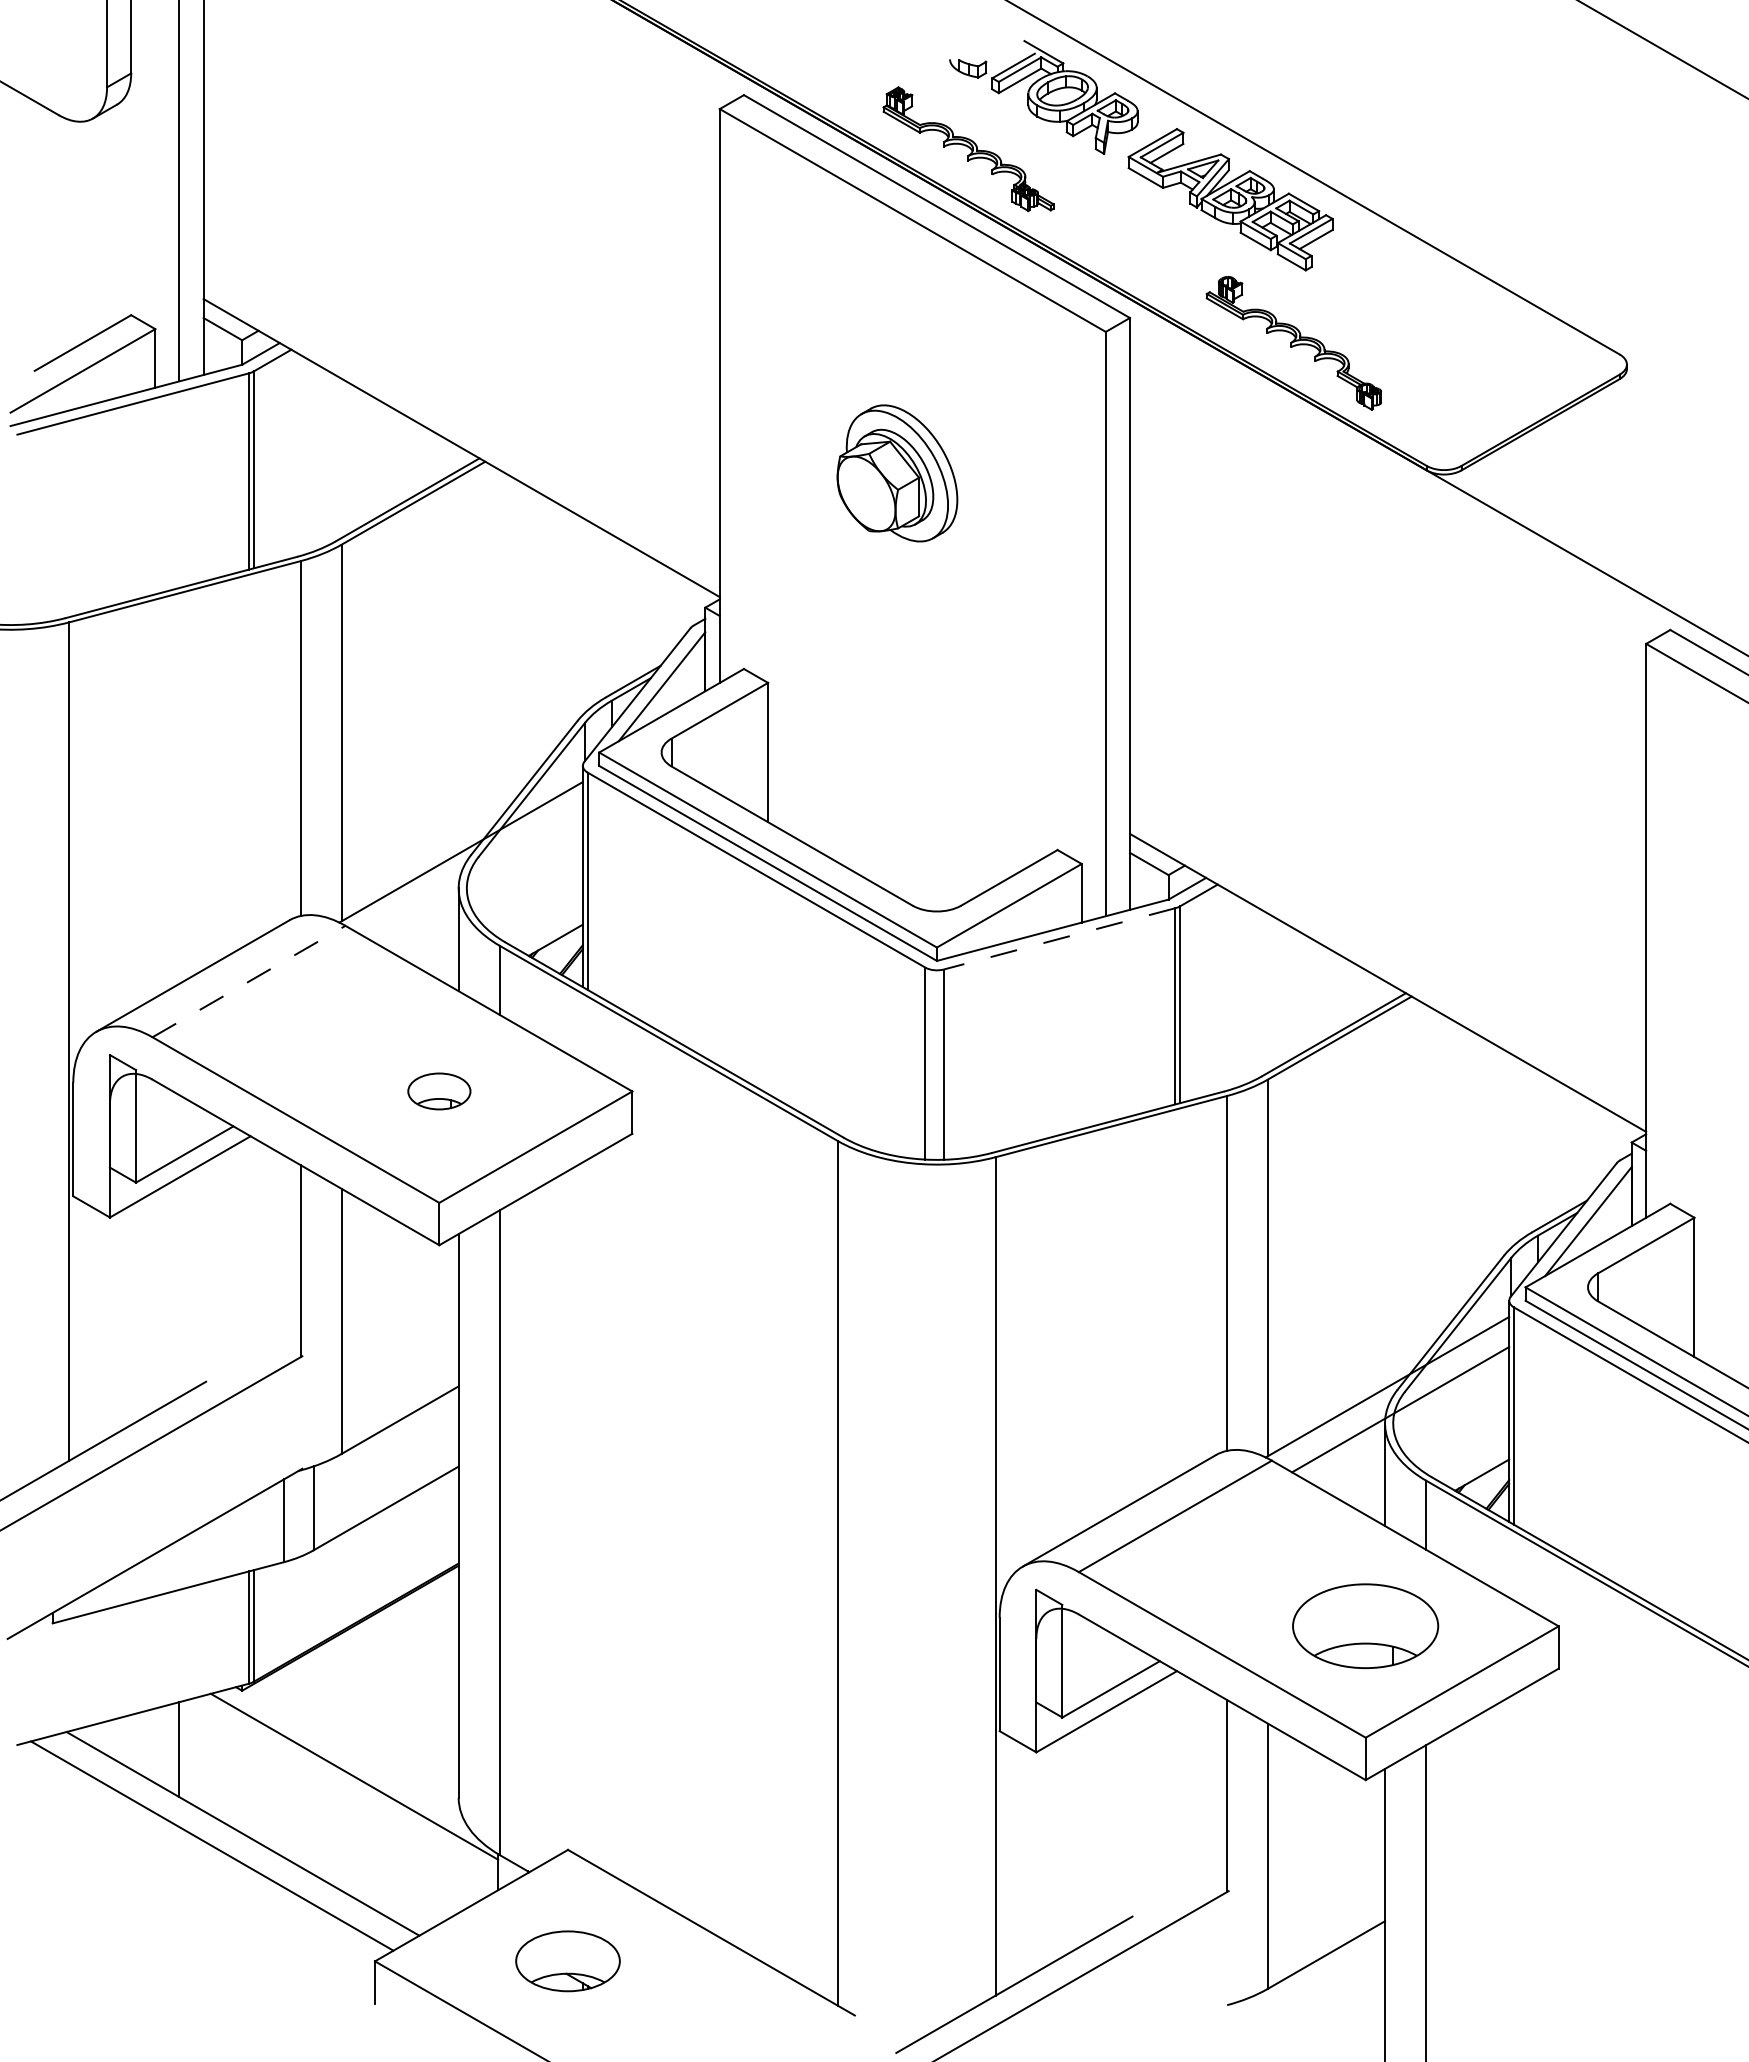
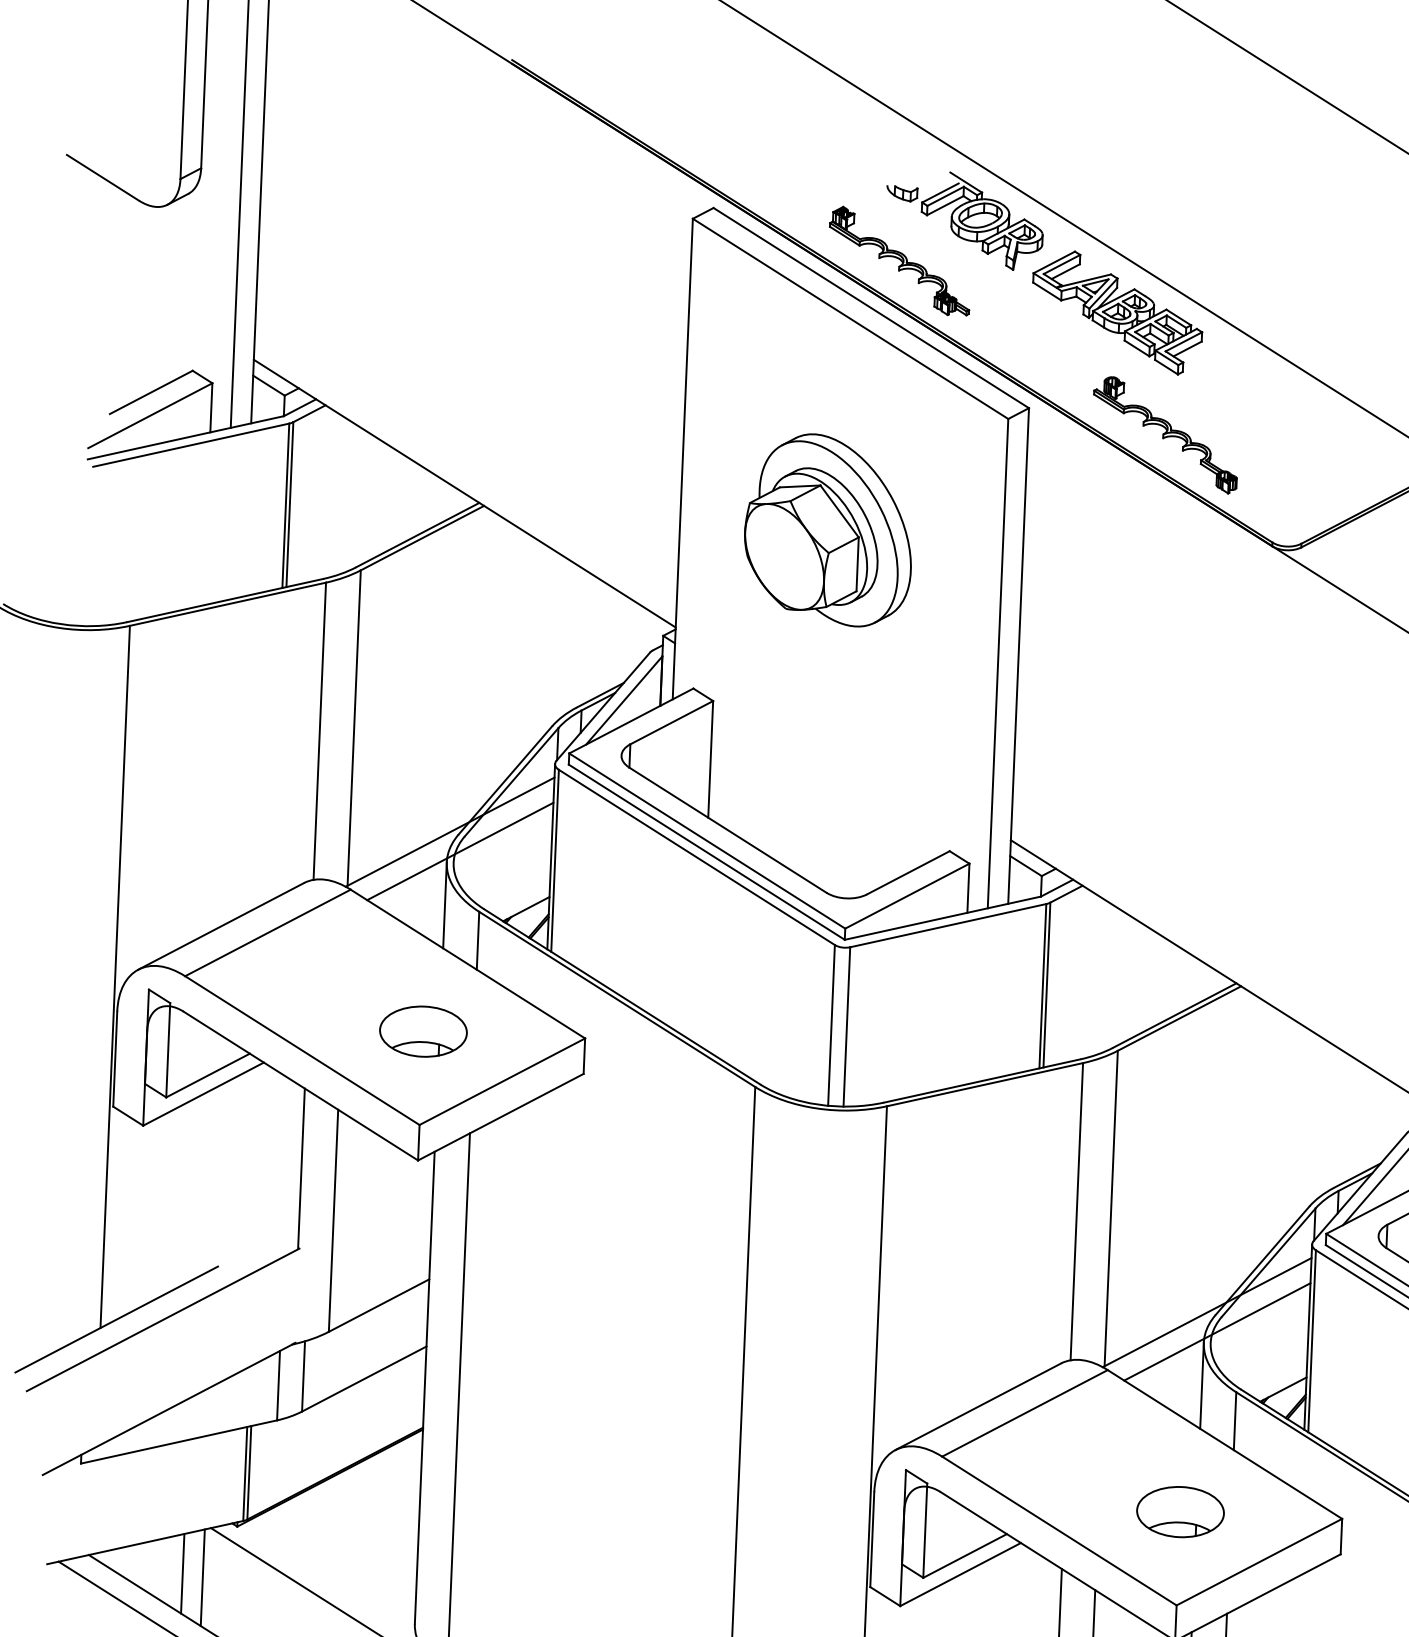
part: (897, 473) -> (828, 530), size x1.67
line: (473, 874) -> (459, 851), added
line: (1059, 938) -> (948, 925), dashed -> solid
line: (249, 981) -> (268, 932), dashed -> solid
part: (439, 1091) -> (423, 1031), size x1.67
part: (1365, 1626) -> (1180, 1512), size x0.71
line: (203, 1753) -> (202, 1577), added

